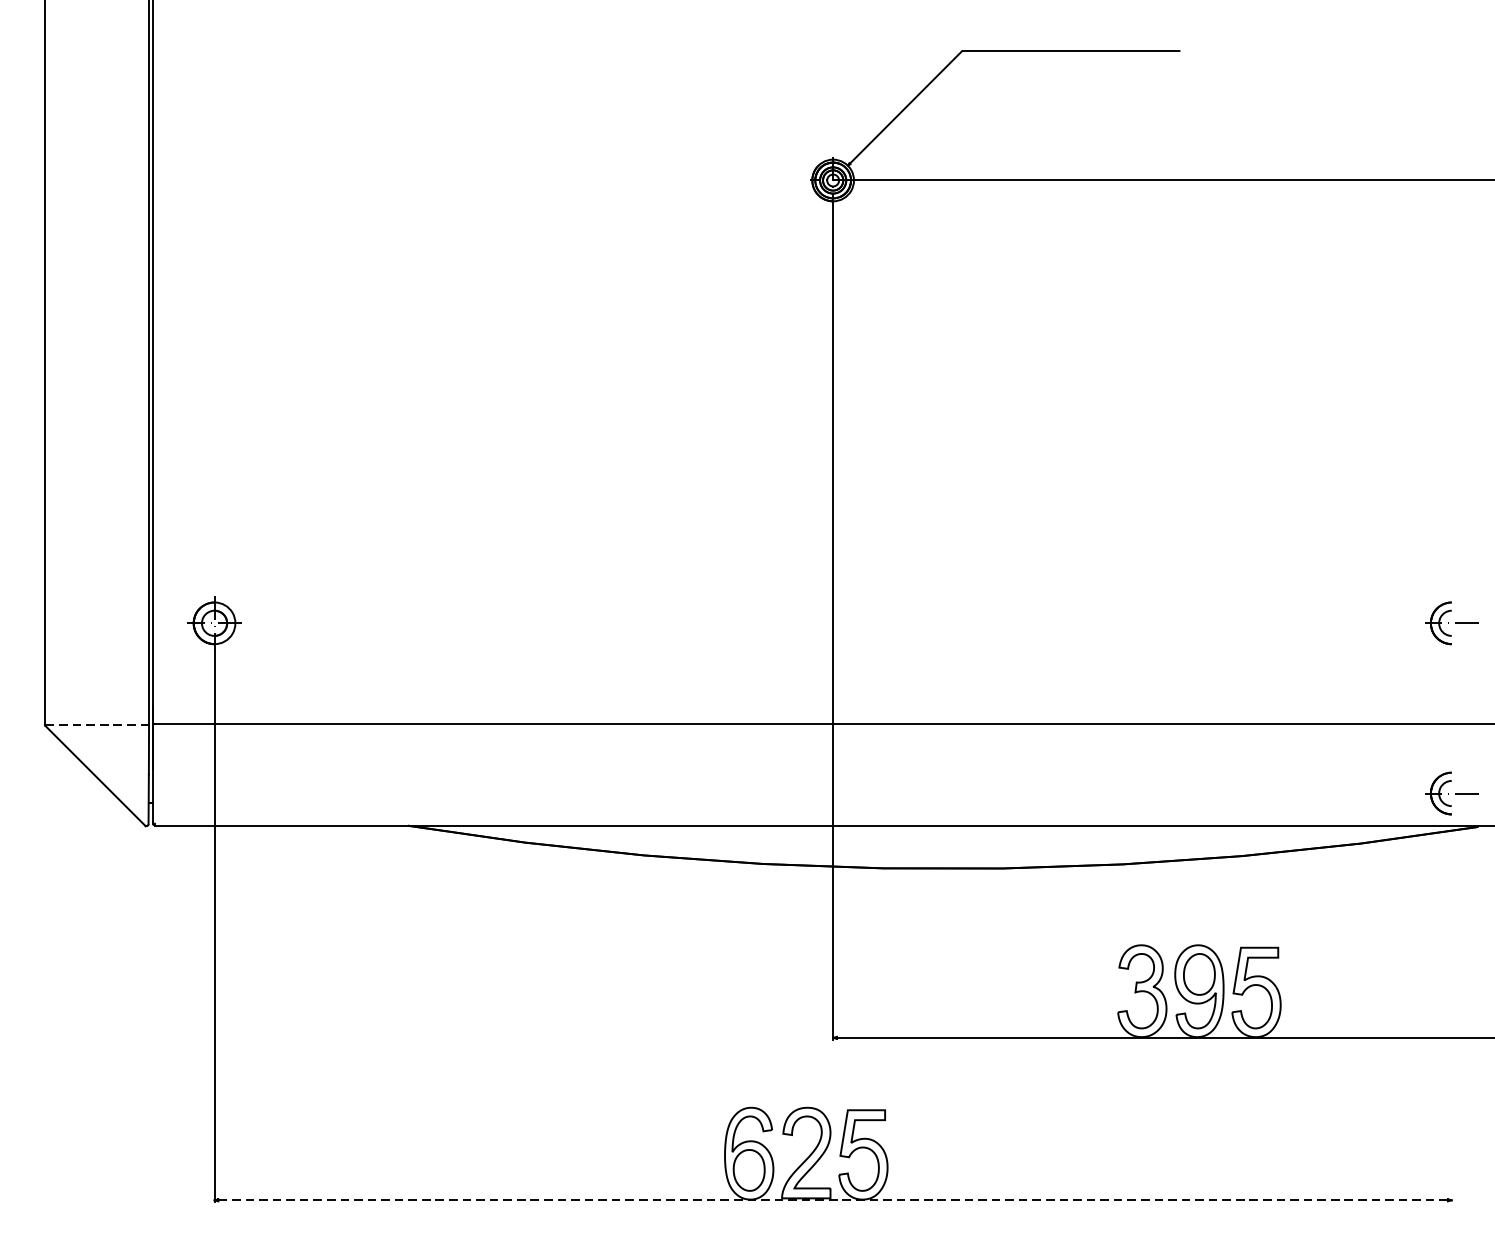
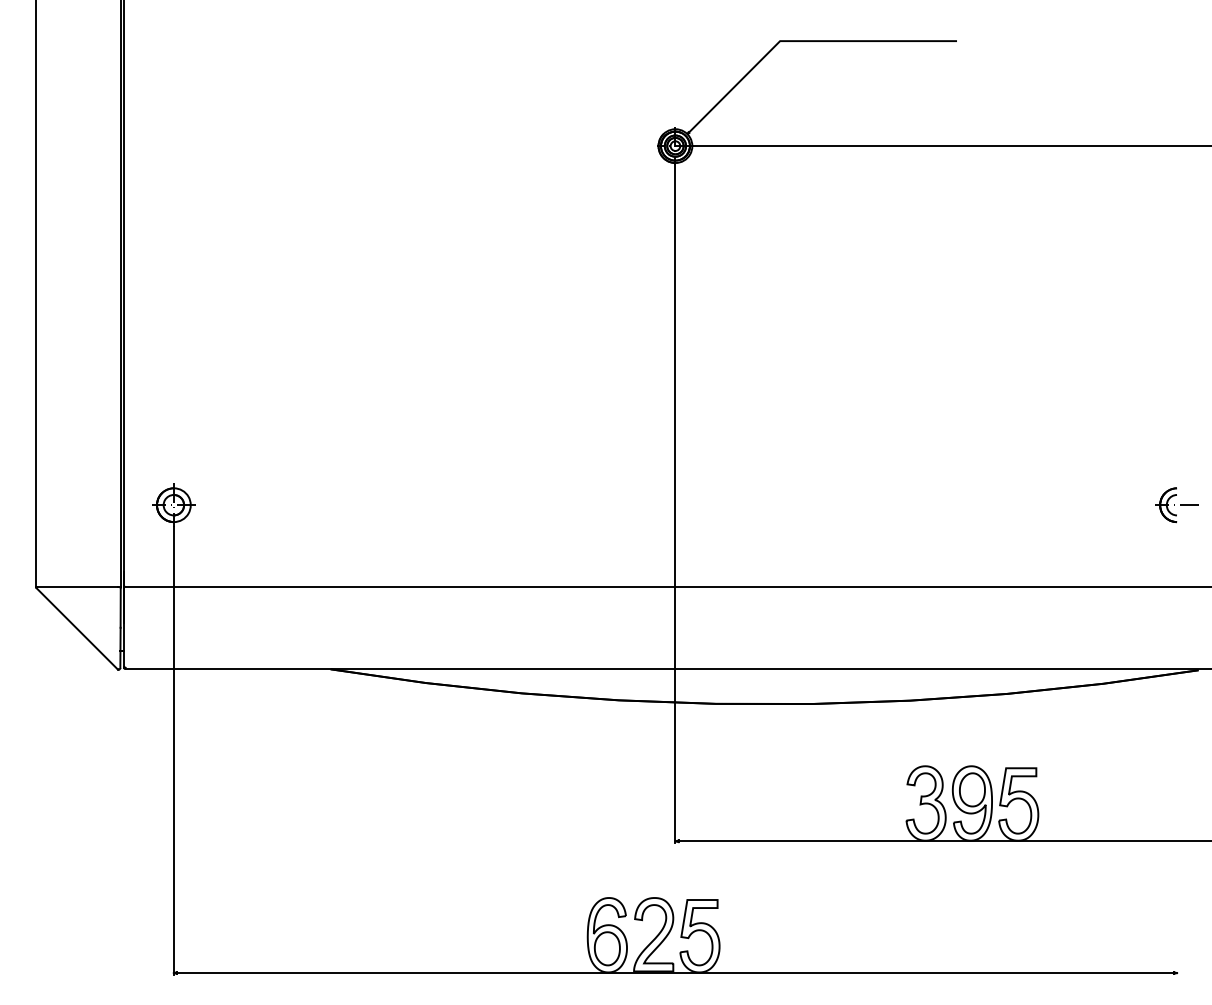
line: (95, 724) -> (77, 587), dashed -> solid
part: (1451, 793) -> (1176, 643), removed
line: (833, 1200) -> (675, 973), dashed -> solid

